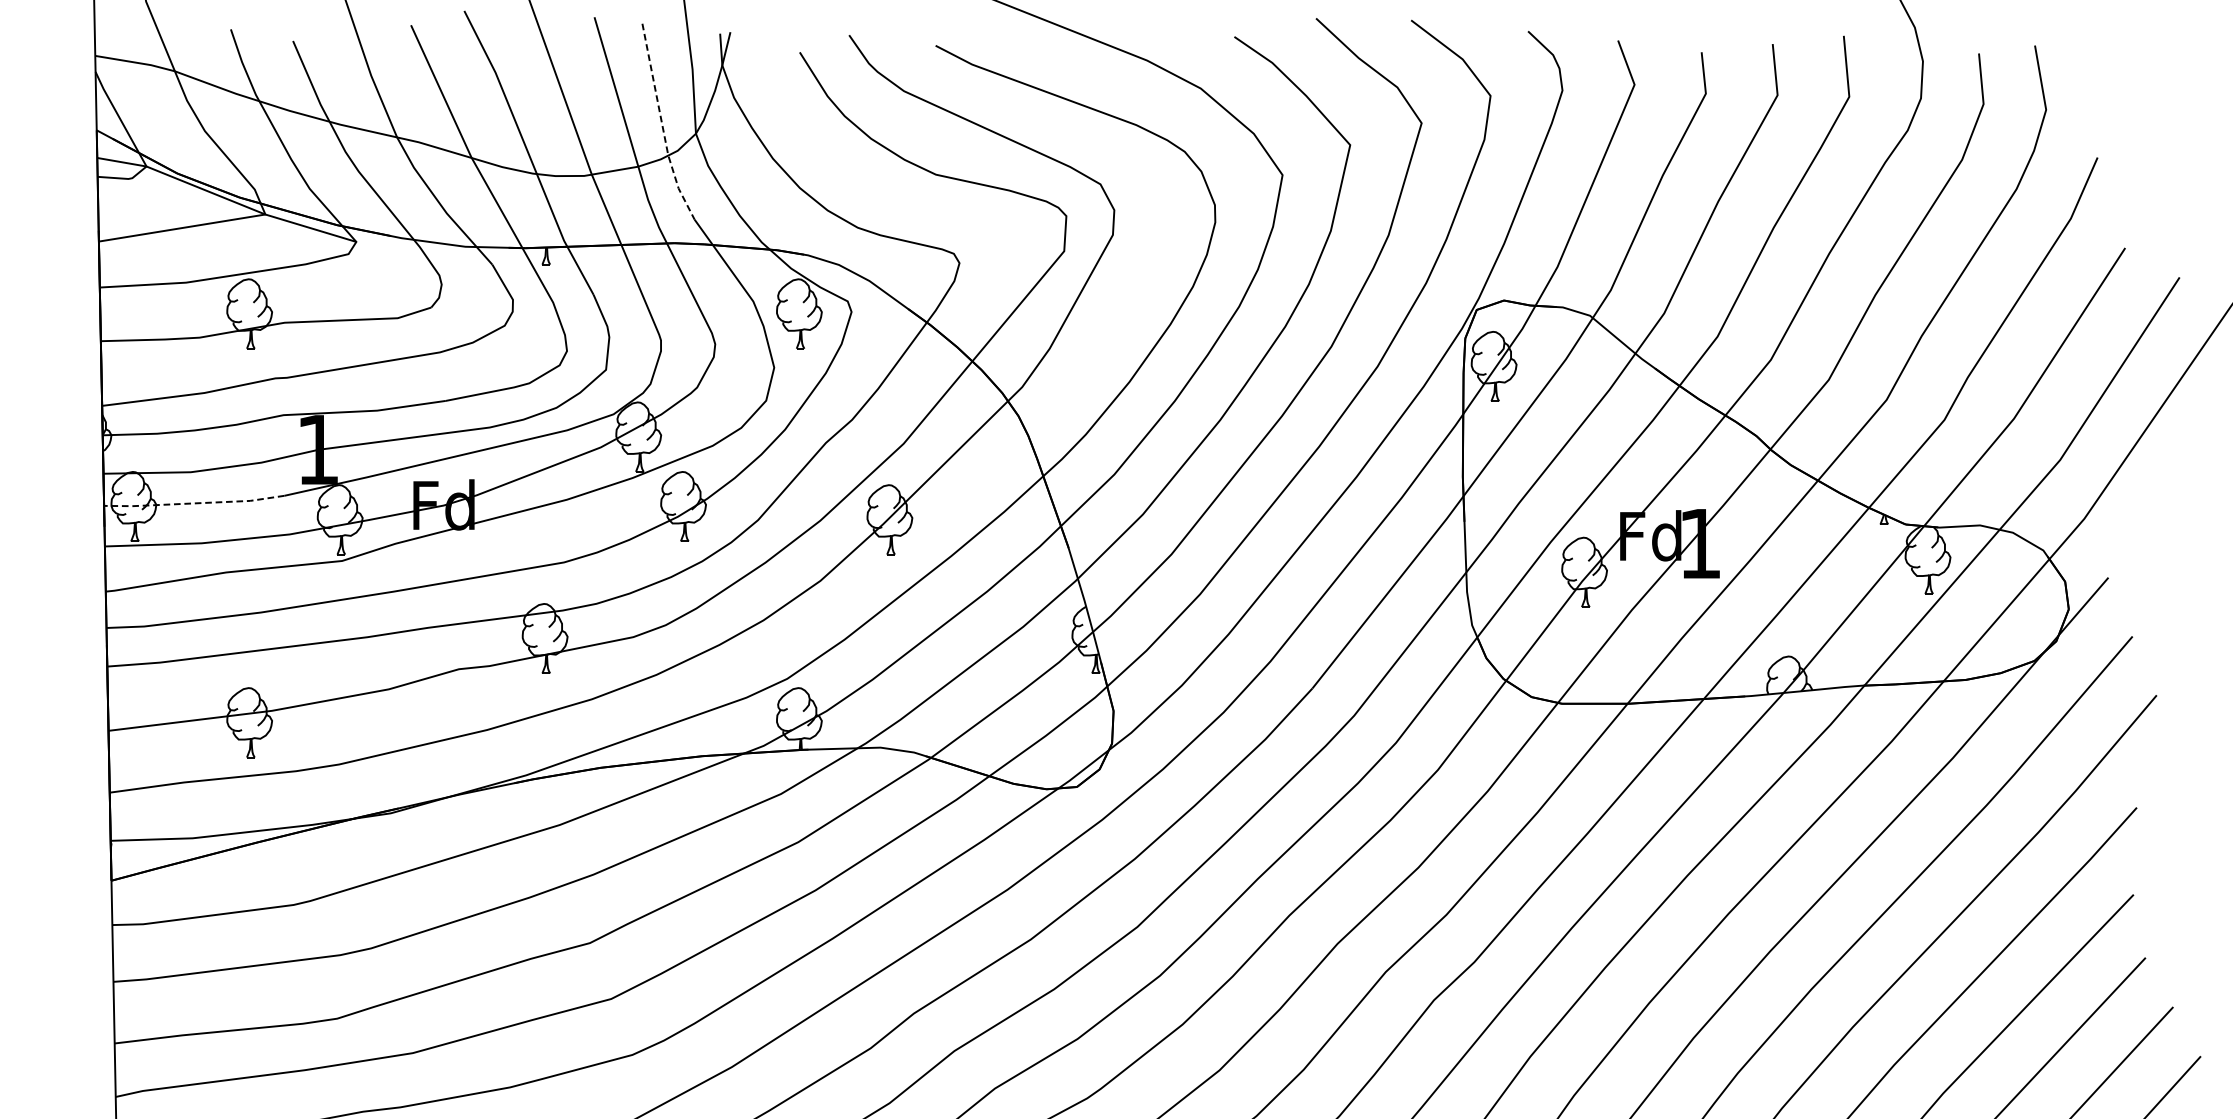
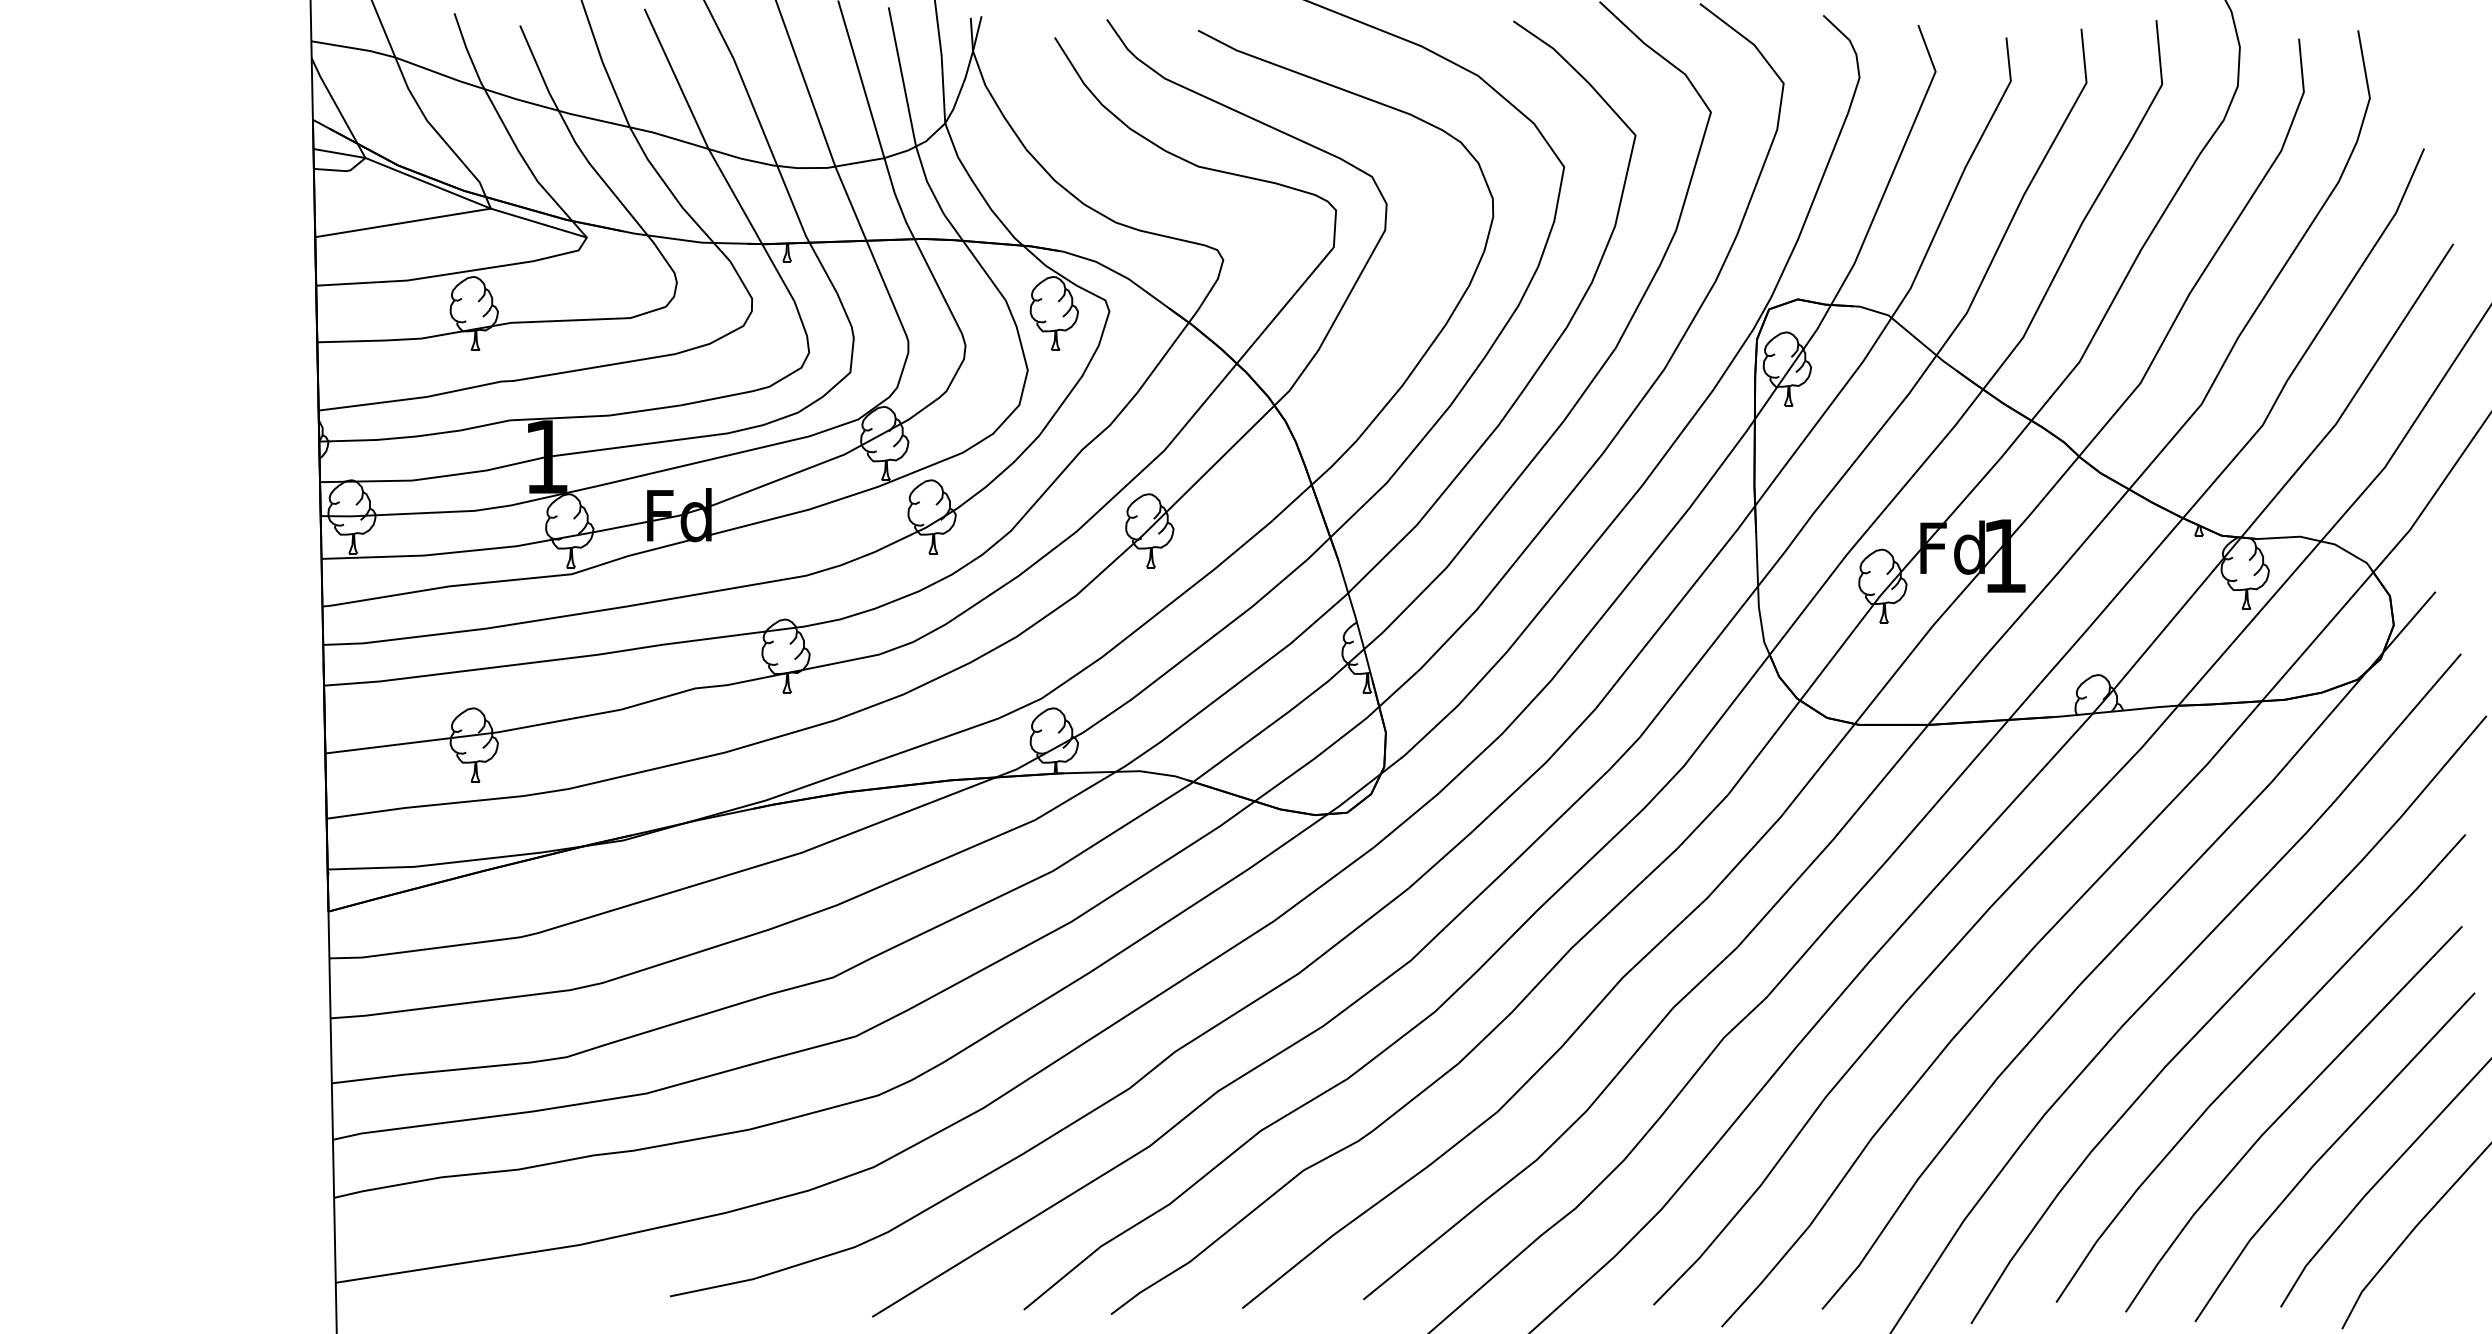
line: (662, 125) -> (909, 114), dashed -> solid
line: (193, 503) -> (415, 513), dashed -> solid

